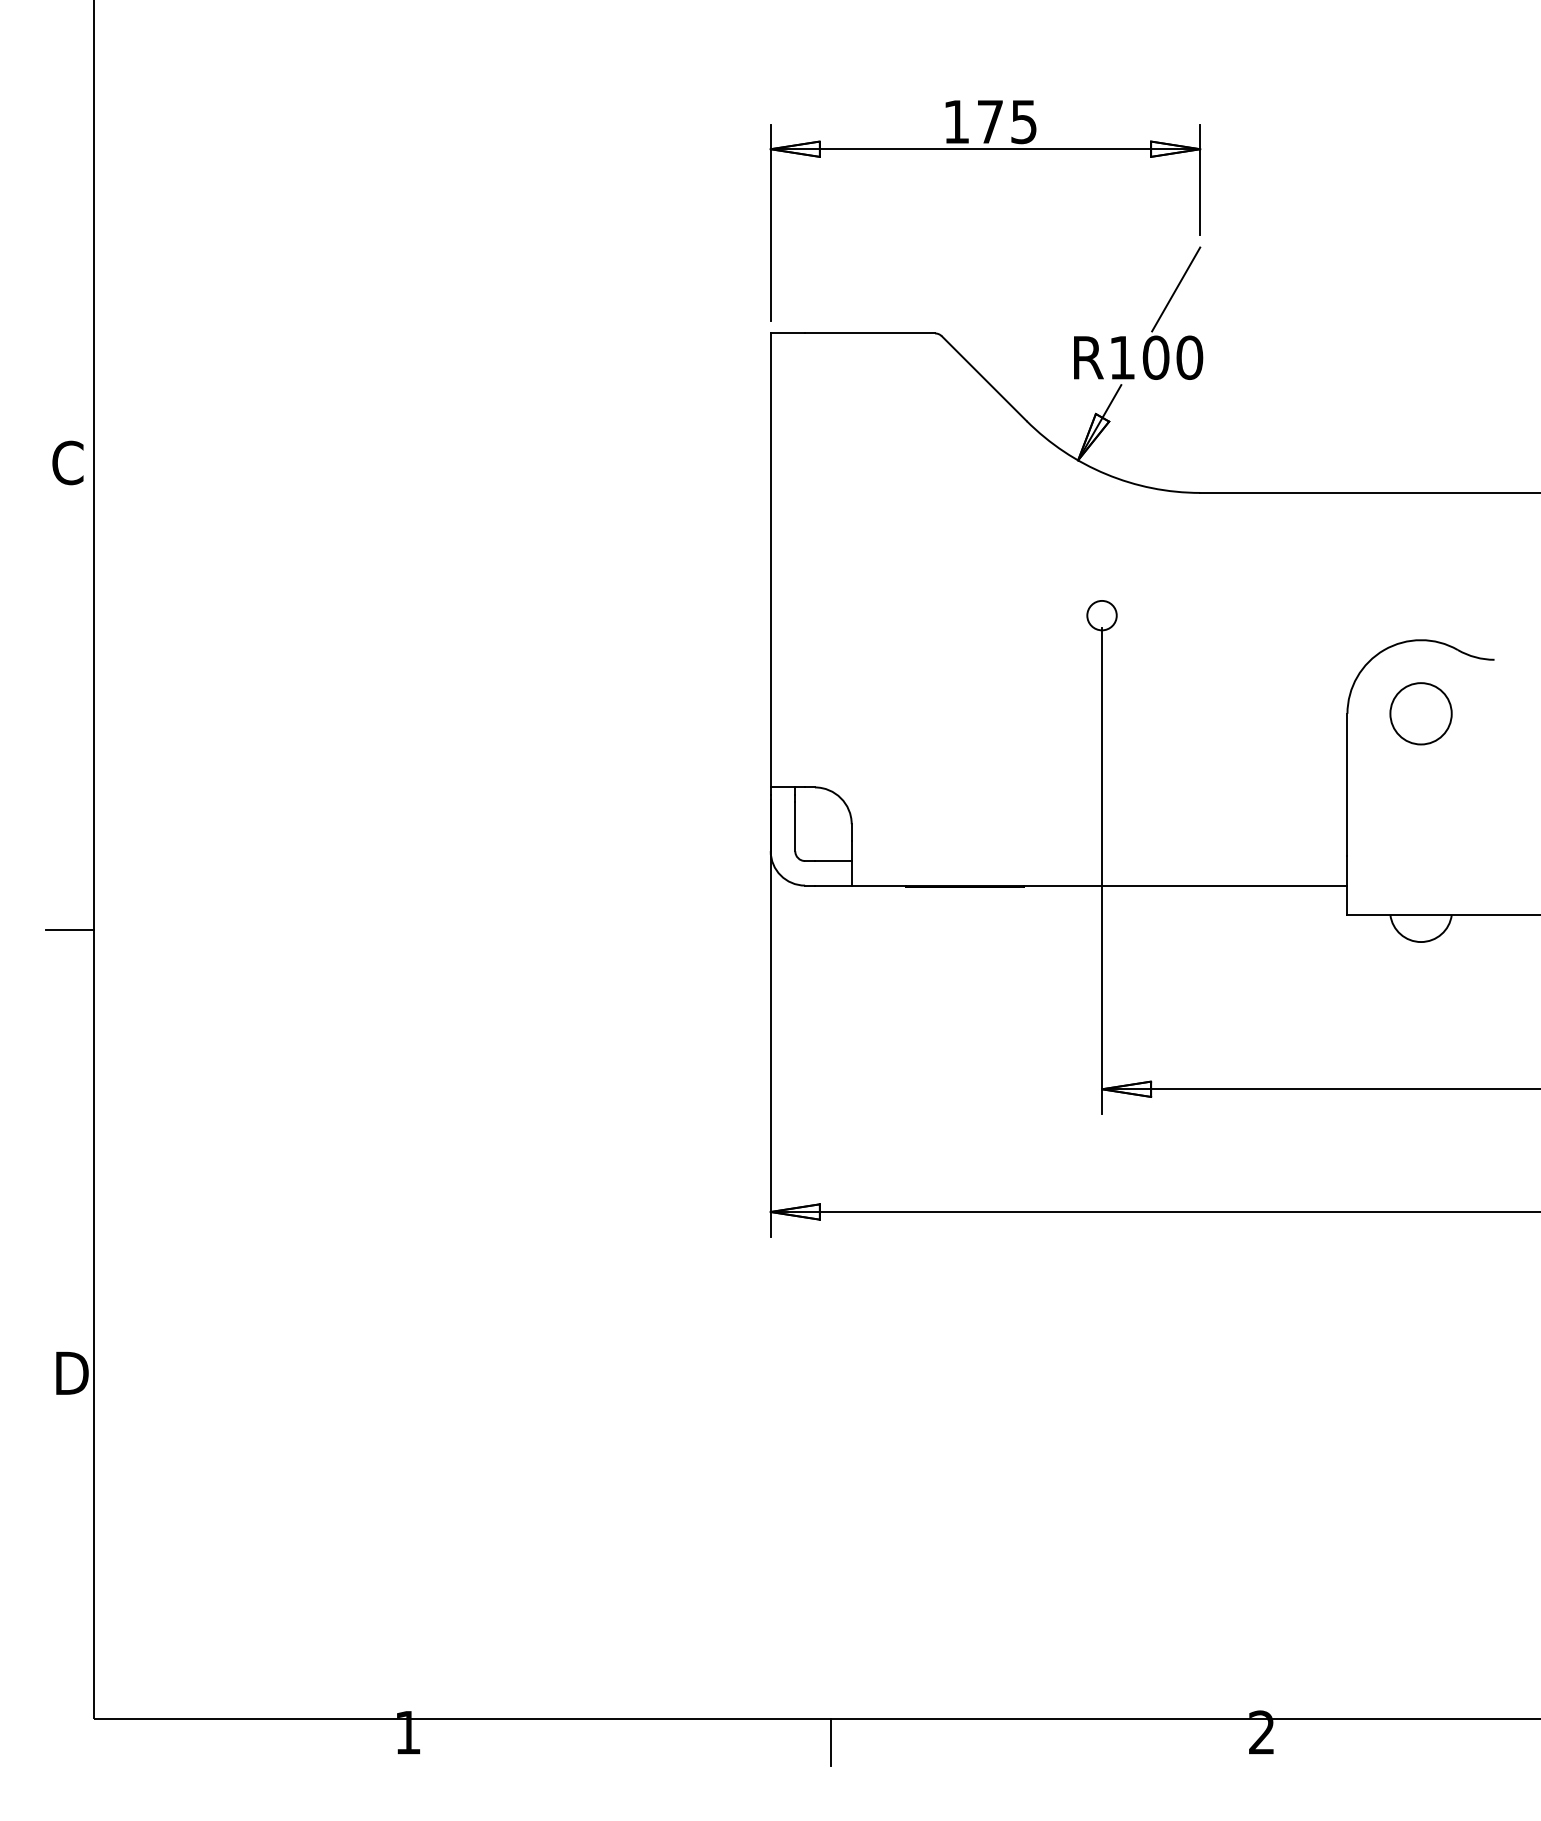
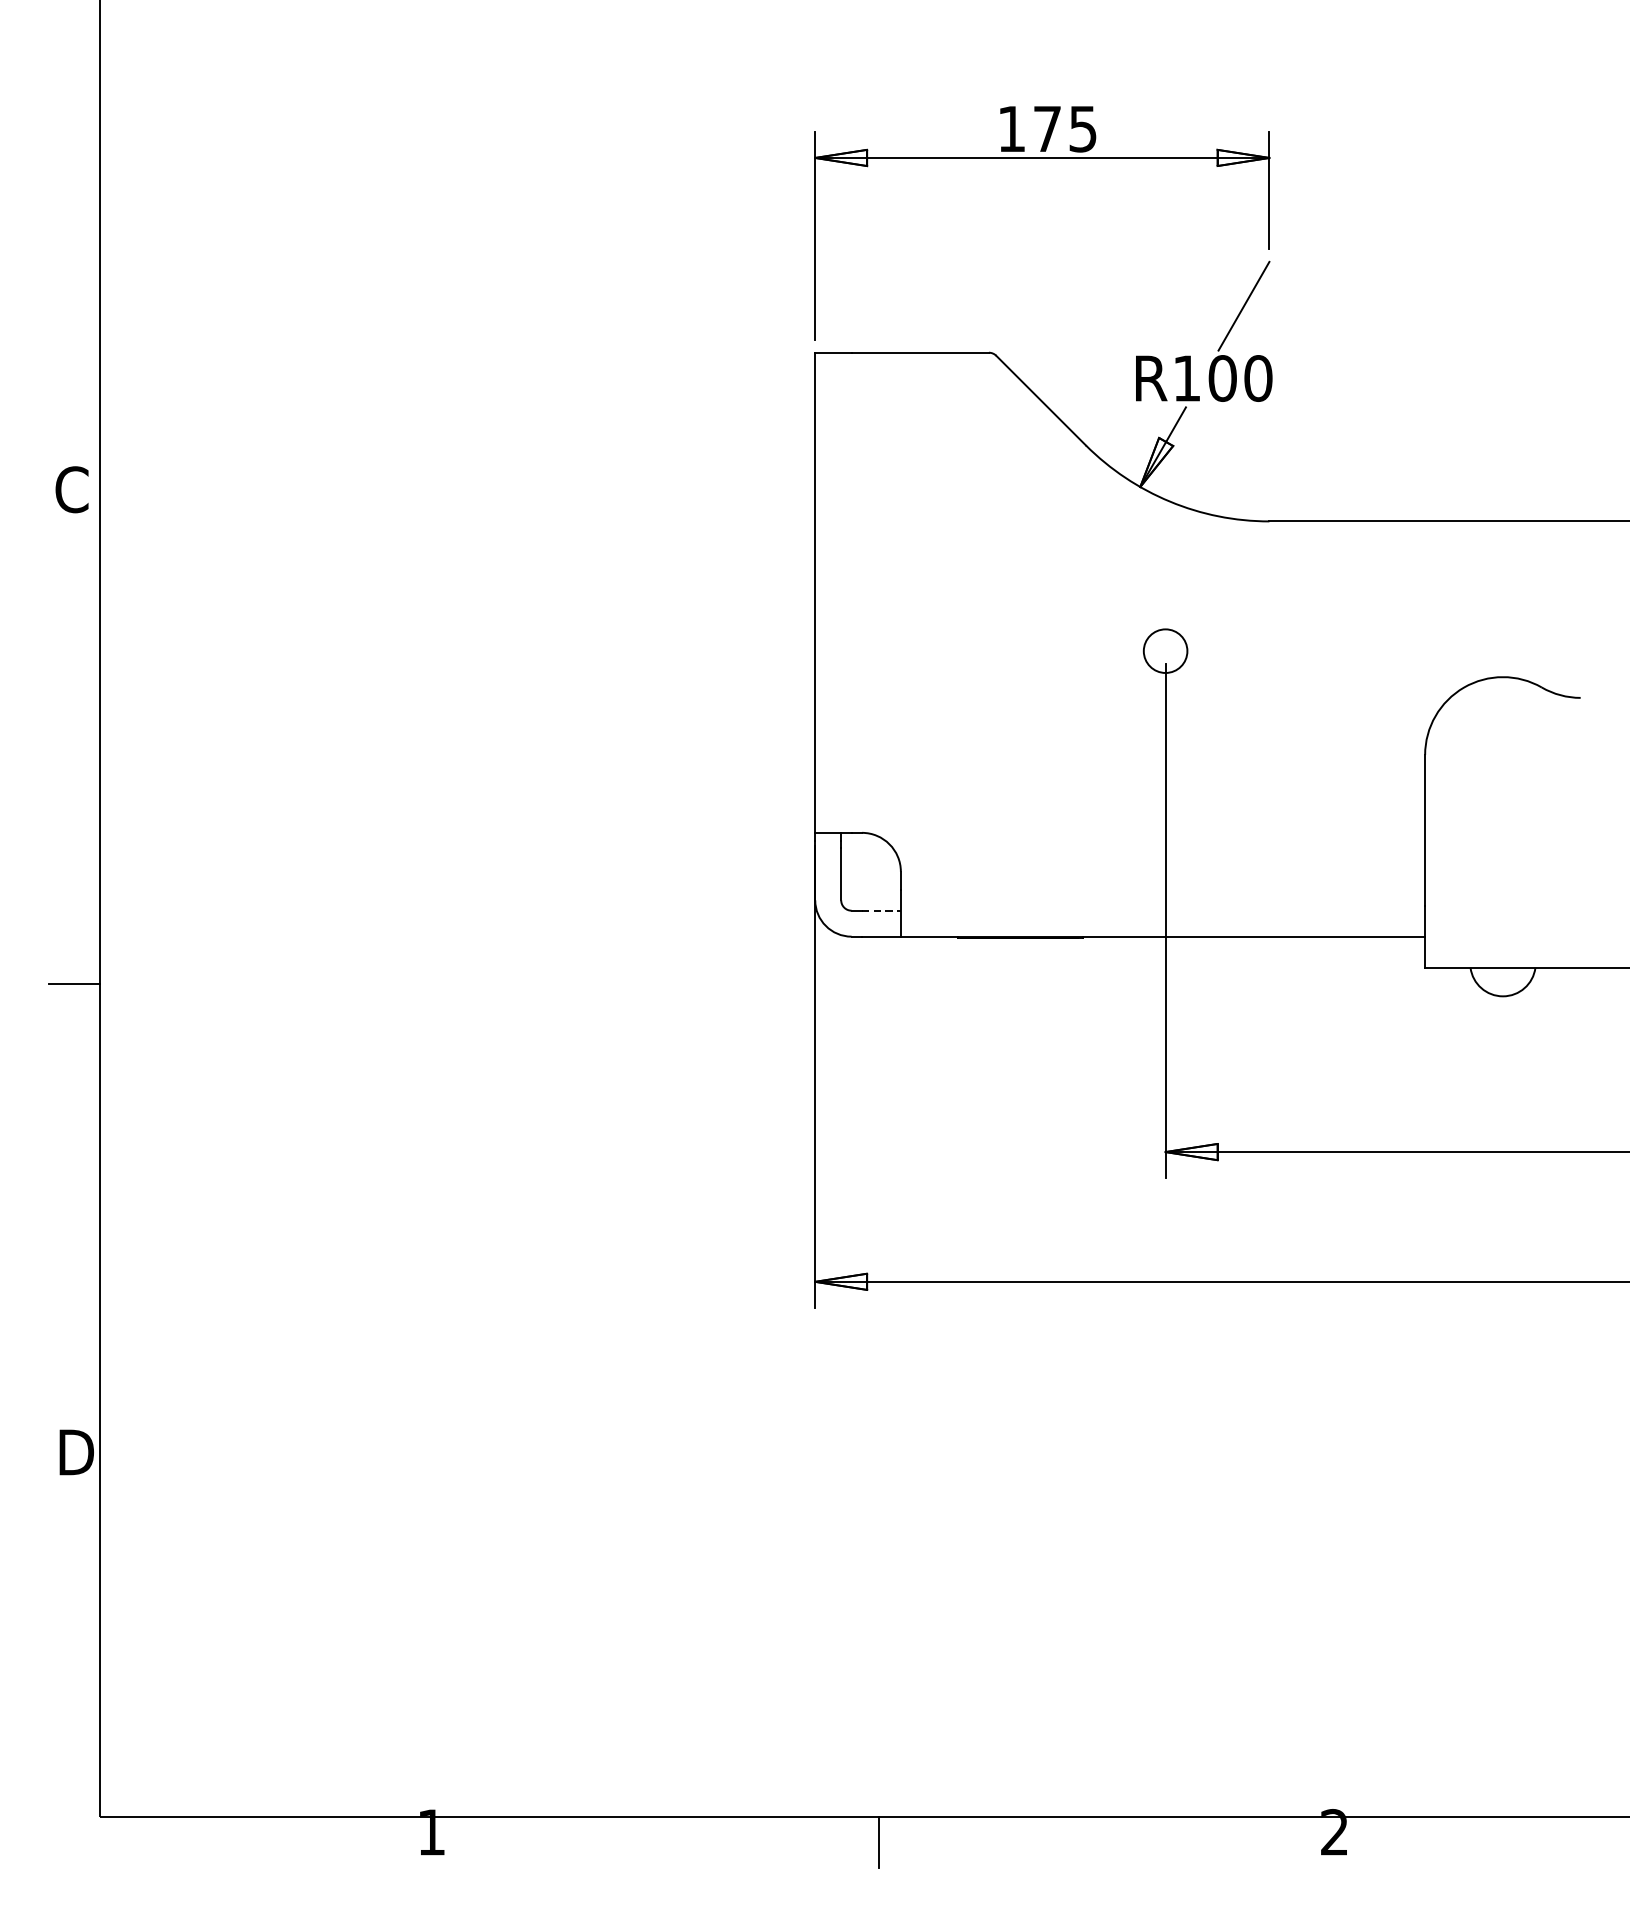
circle: (1101, 615) -> (1165, 651), size x1.4
circle: (1420, 713) -> (1502, 754), removed
line: (833, 861) -> (881, 911), solid -> dashed

